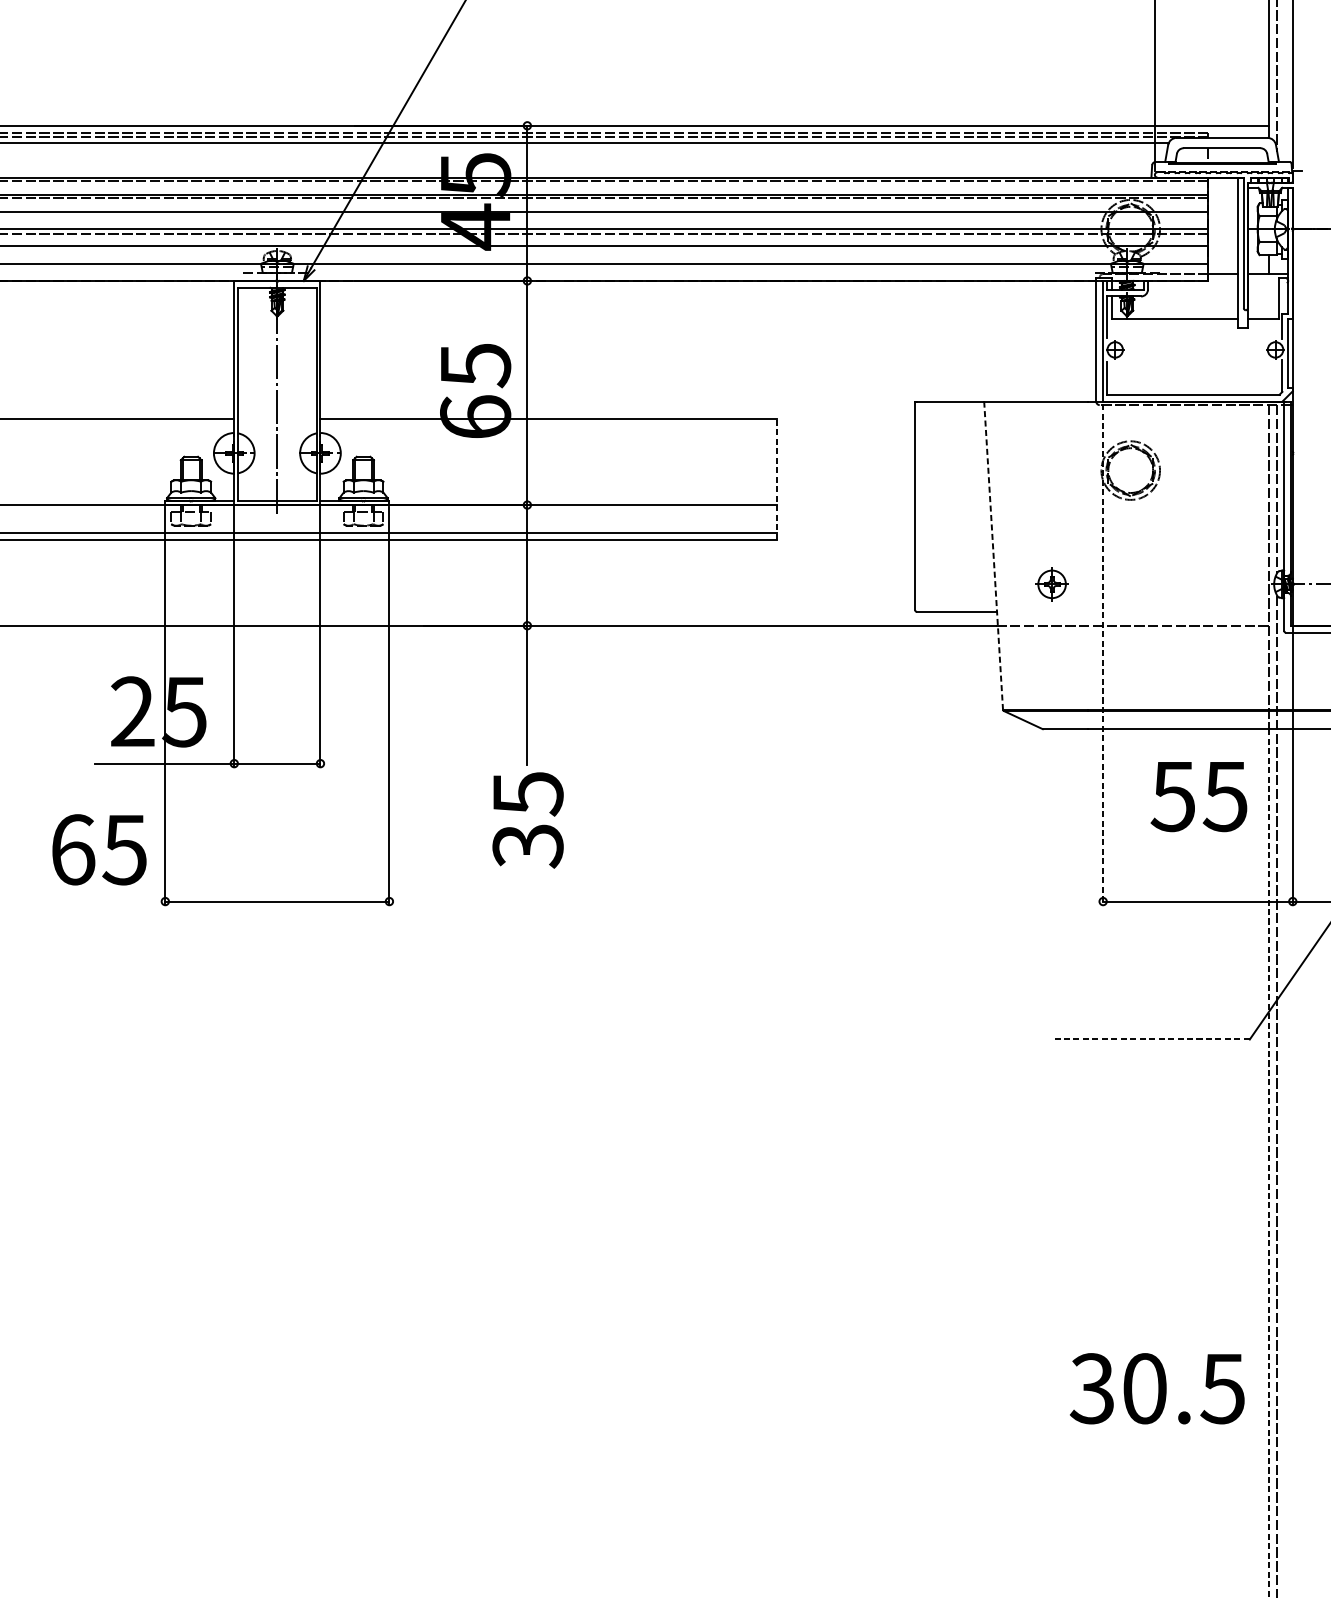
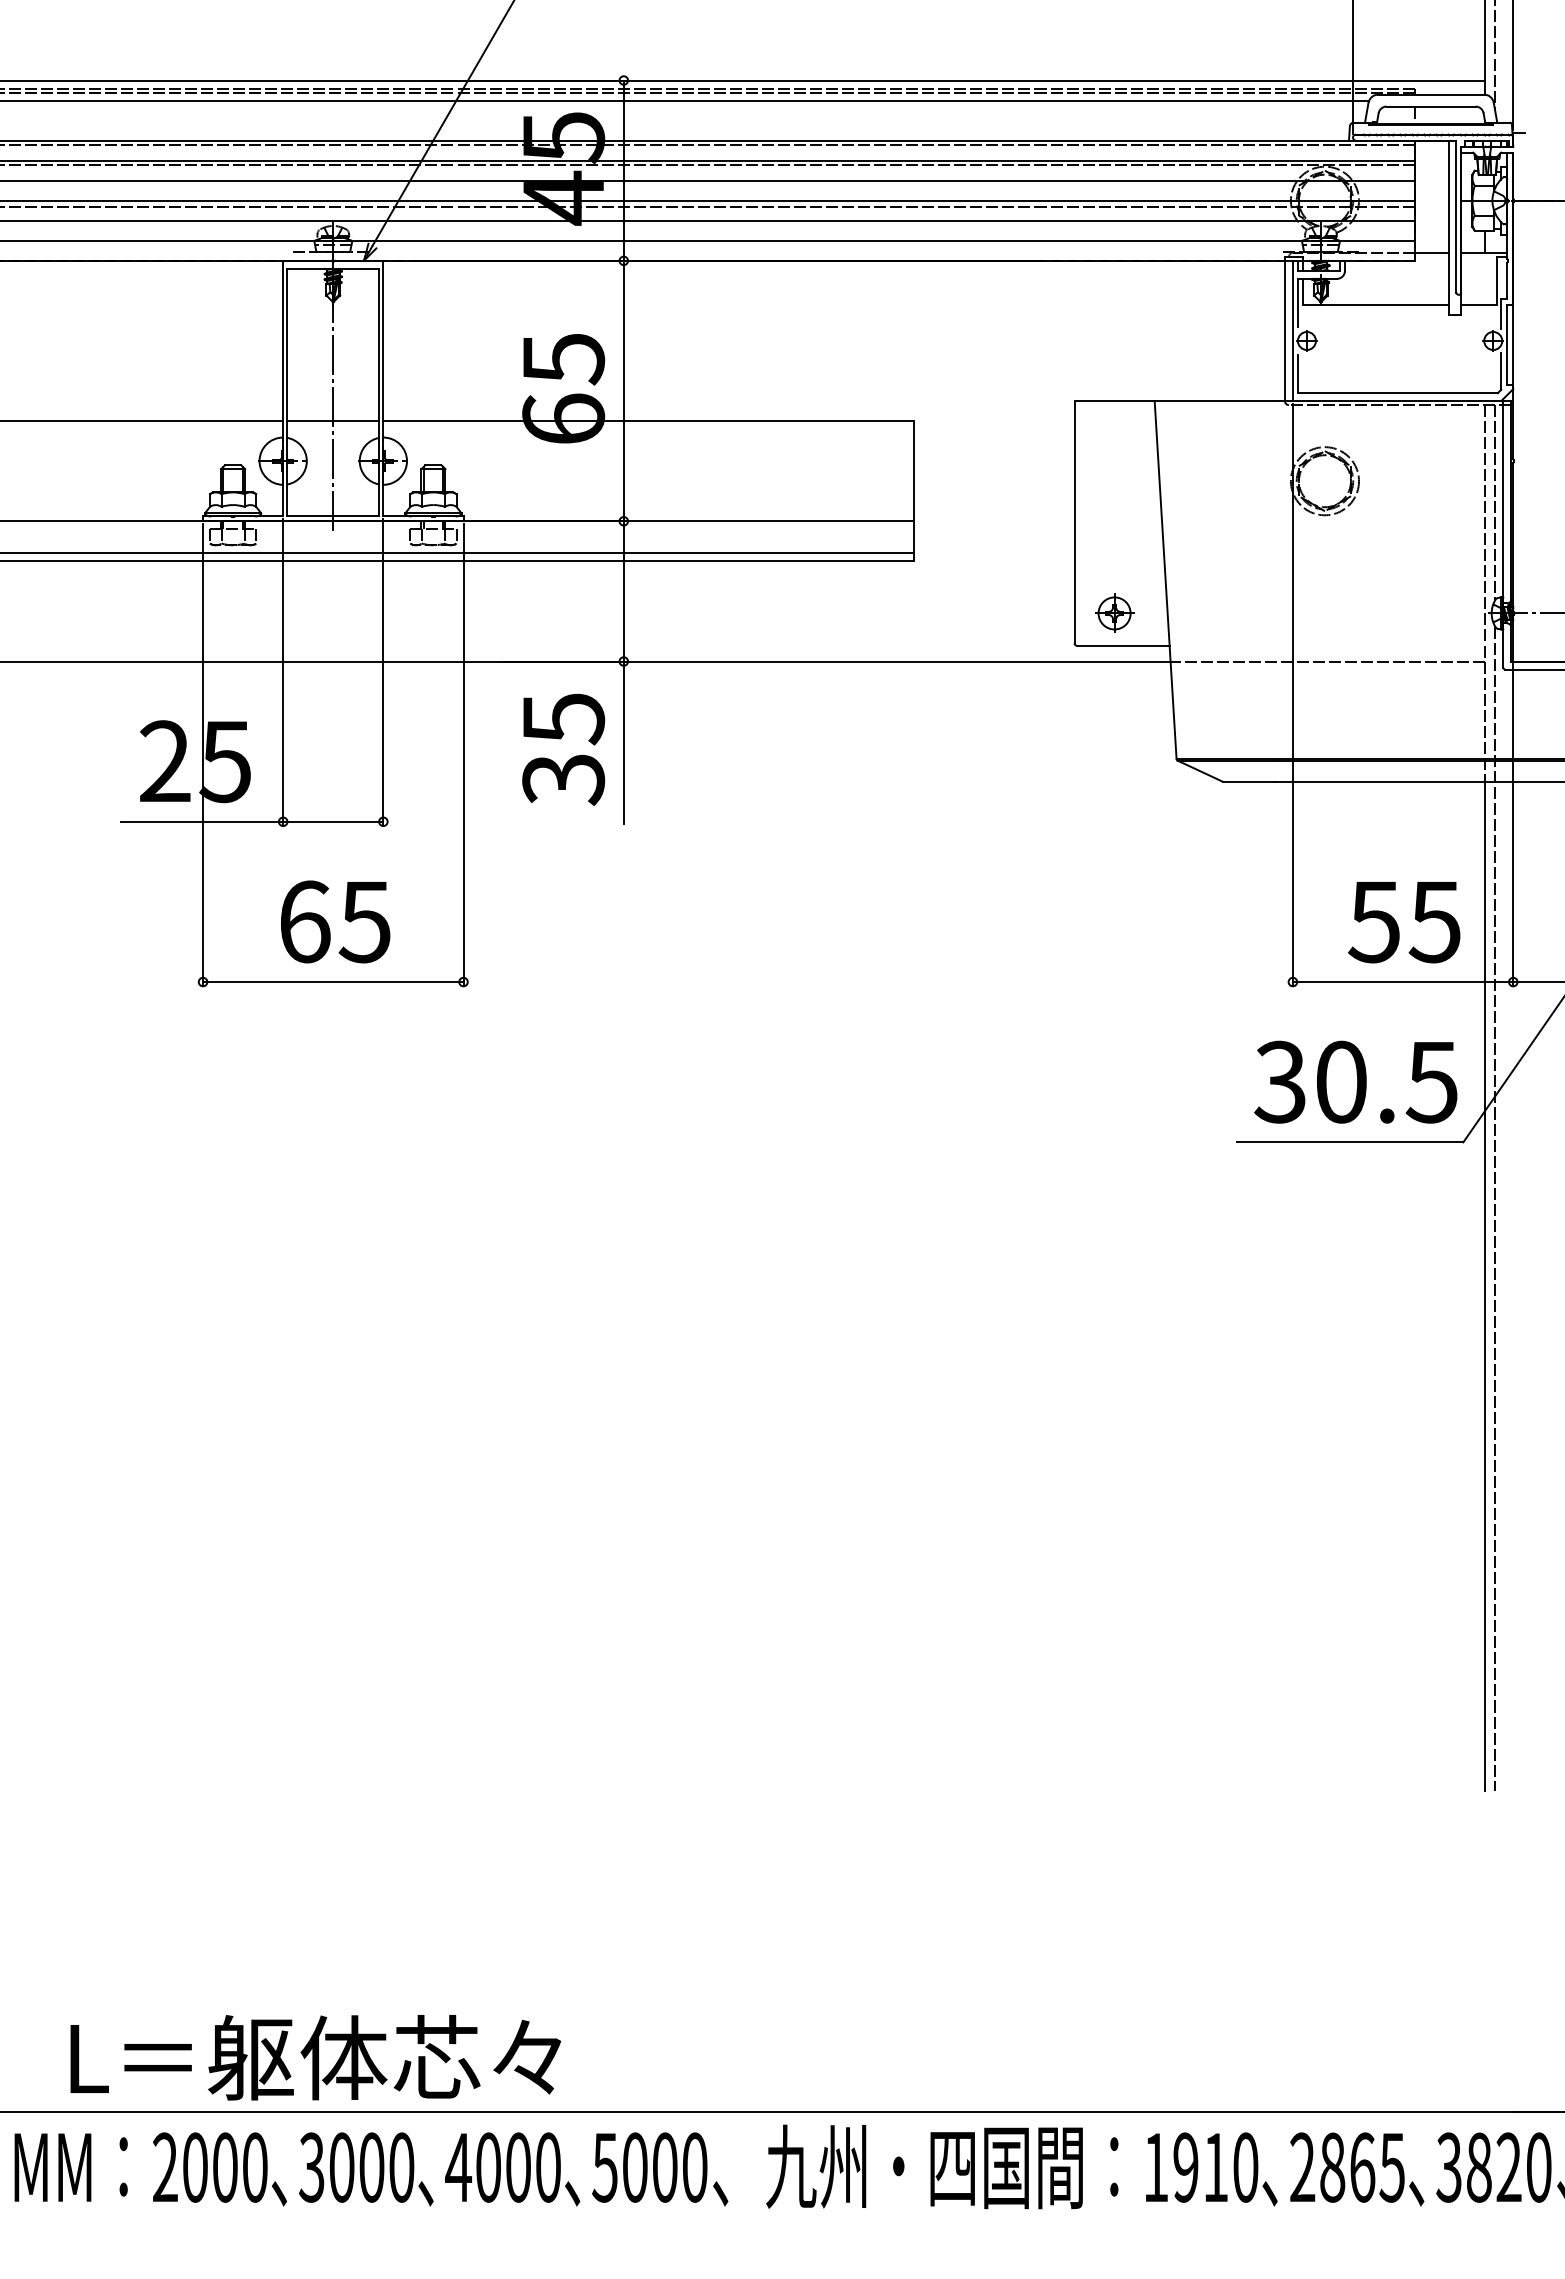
line: (277, 419) -> (333, 421), added
line: (777, 478) -> (914, 490), dashed -> solid
line: (993, 556) -> (1165, 580), dashed -> solid
part: (1052, 583) -> (1114, 612), moved
line: (1102, 654) -> (1292, 695), dashed -> solid
text: (1199, 796) -> (1404, 922), moved
text: (527, 820) -> (563, 749), moved
text: (99, 849) -> (335, 921), moved
line: (1151, 1039) -> (1349, 1142), dashed -> solid
line: (1268, 1163) -> (1485, 1286), dashed -> solid
text: (1157, 1388) -> (1355, 1081), moved

